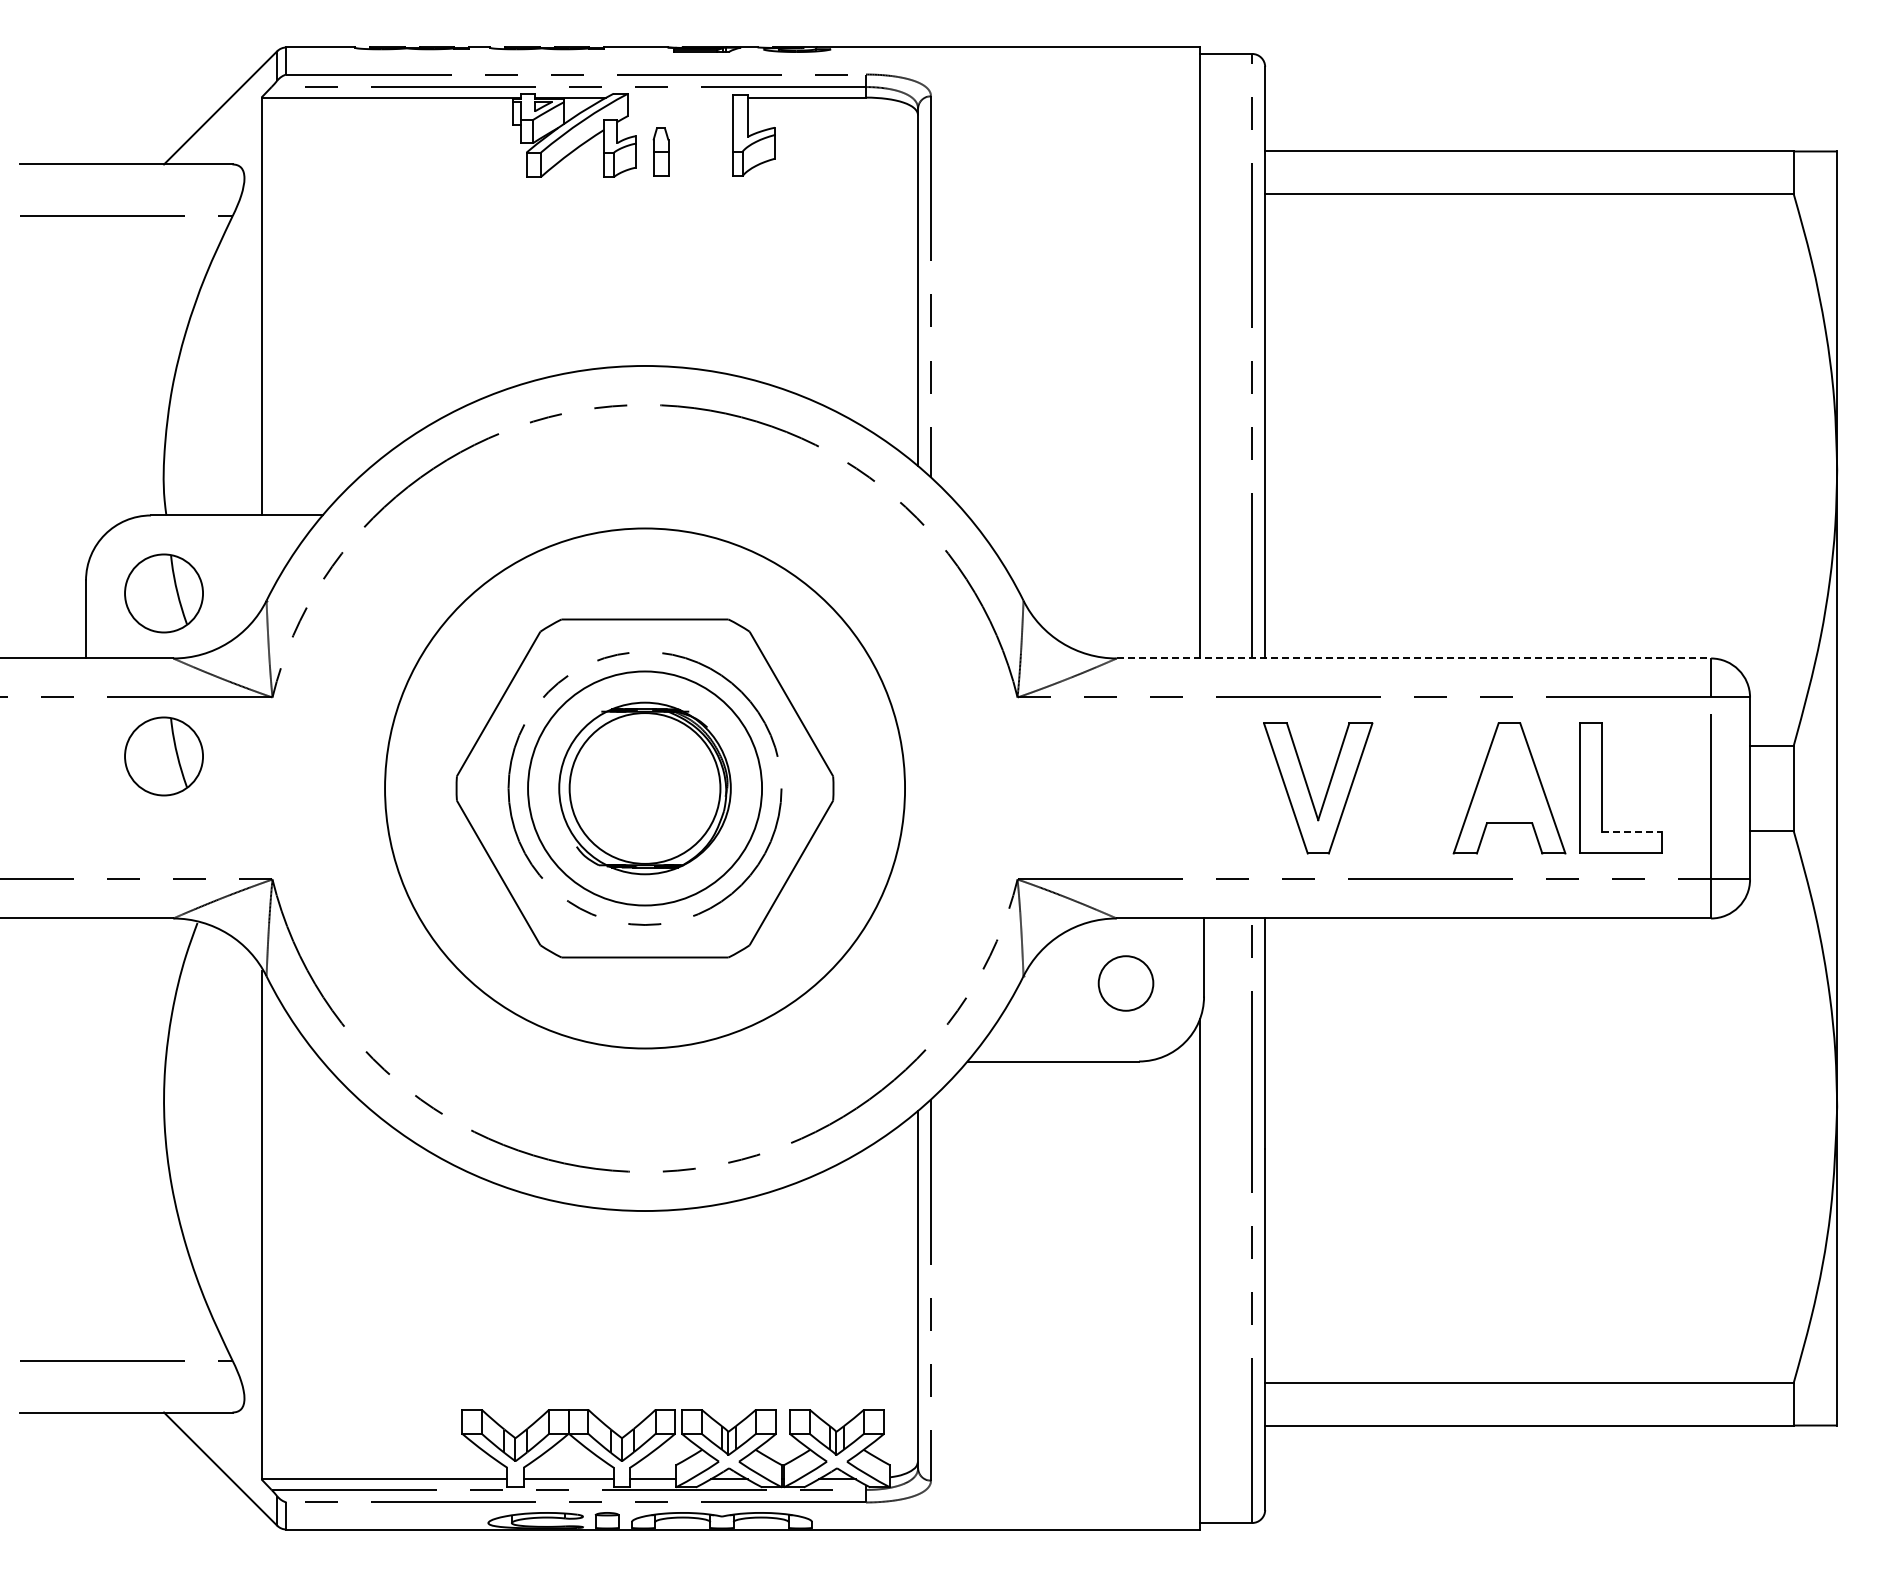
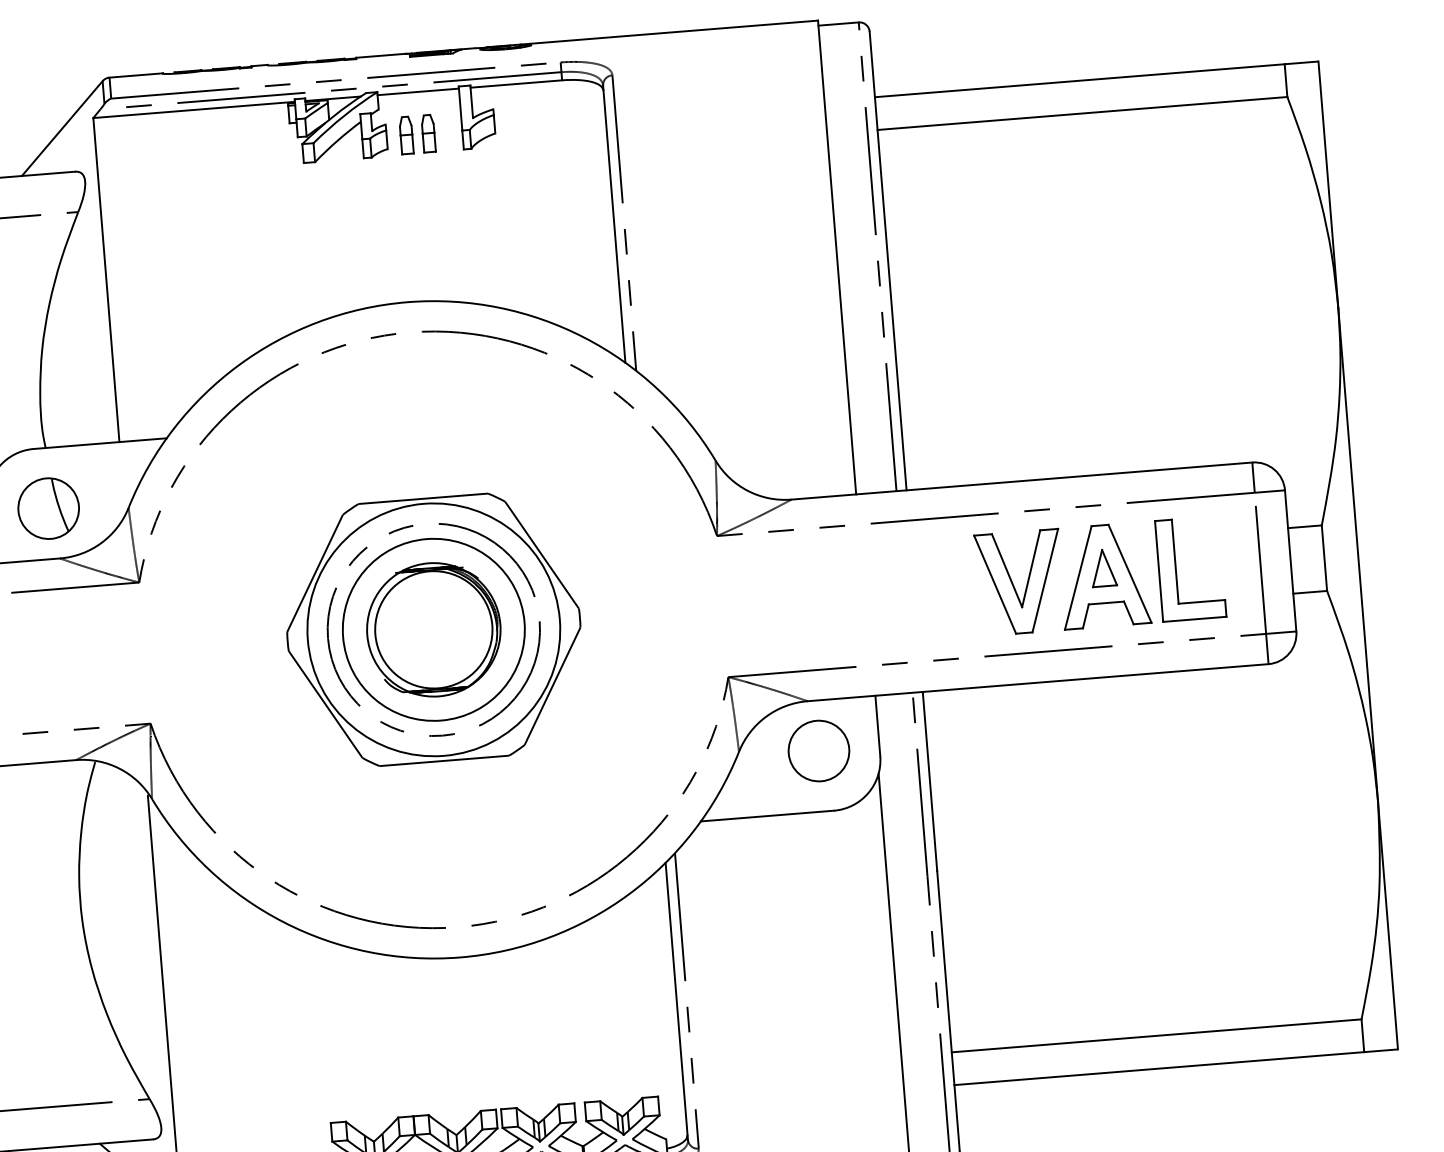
line: (680, 97) -> (418, 91), added
part: (689, 151) -> (428, 133), added
line: (1414, 658) -> (1022, 481), dashed -> solid
part: (163, 756) -> (58, 635), removed
part: (1509, 778) -> (1103, 568), added
circle: (644, 788) -> (433, 629), size x0.62
part: (1326, 790) -> (1026, 583), moved
line: (1632, 831) -> (1202, 601), dashed -> solid
circle: (1125, 983) -> (818, 751), size x1.43

